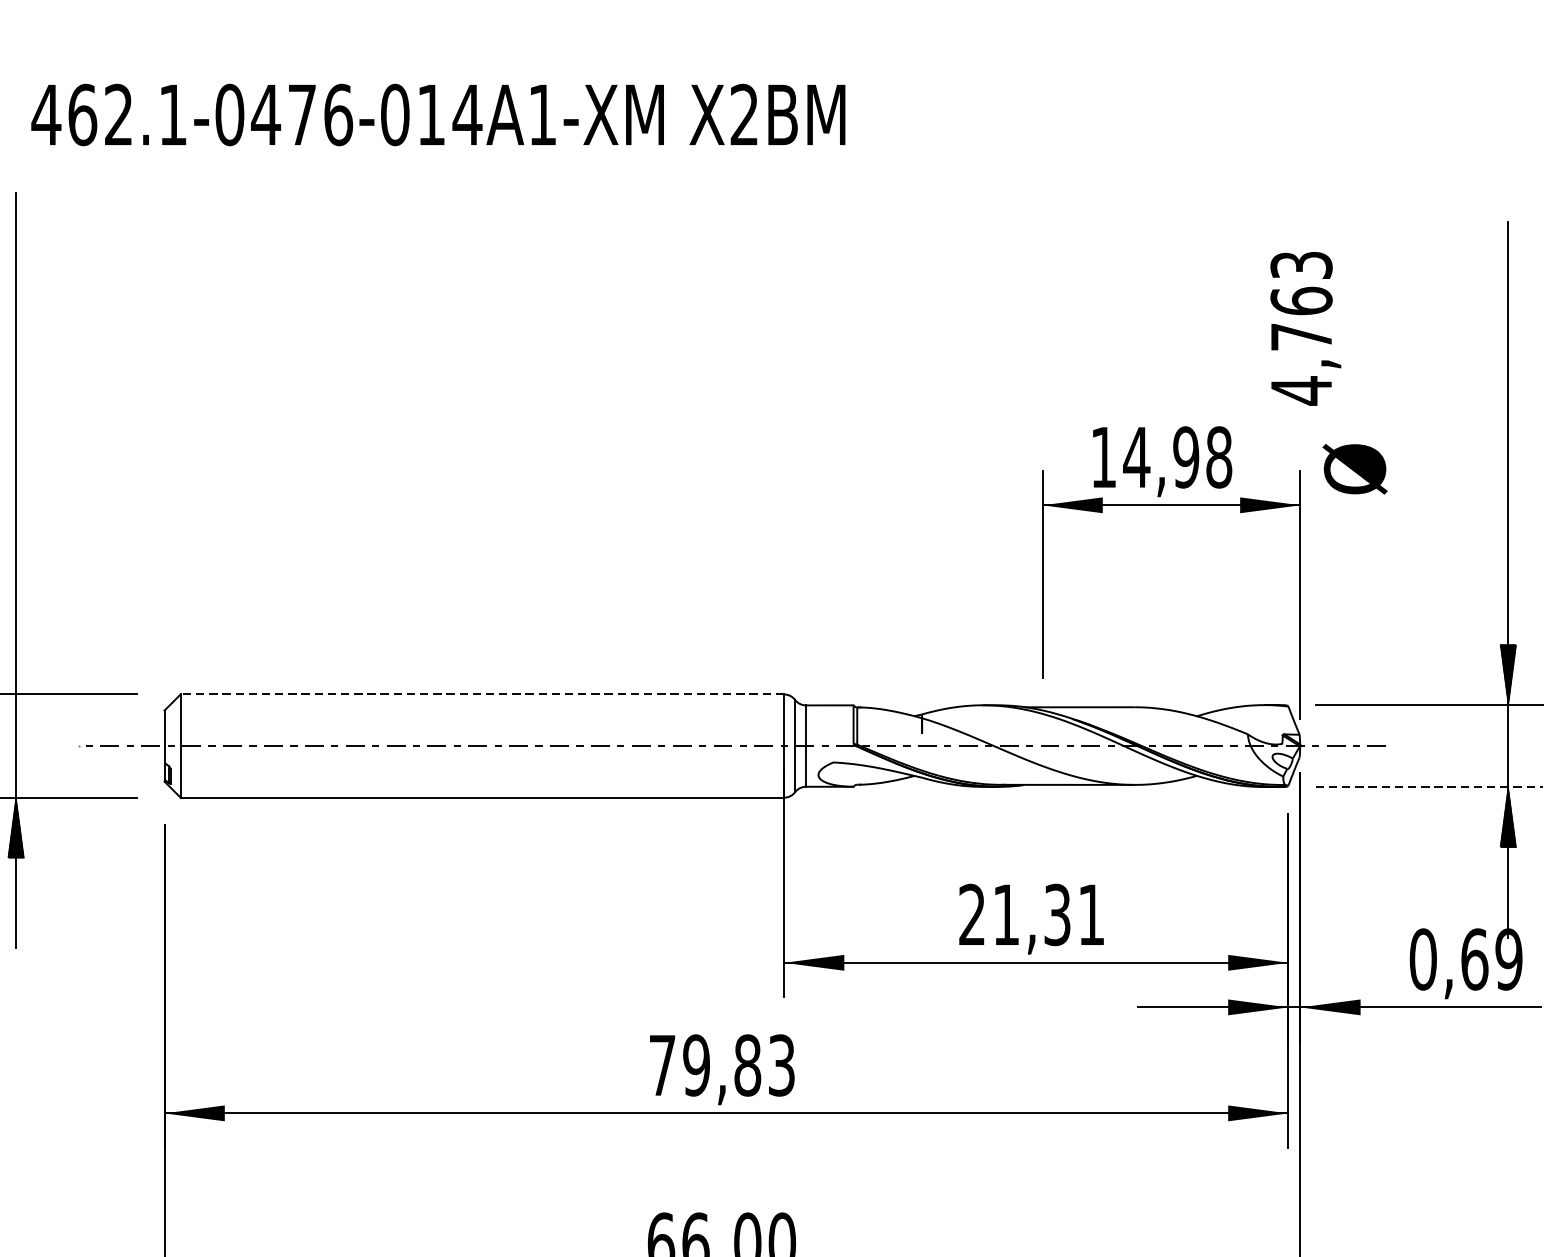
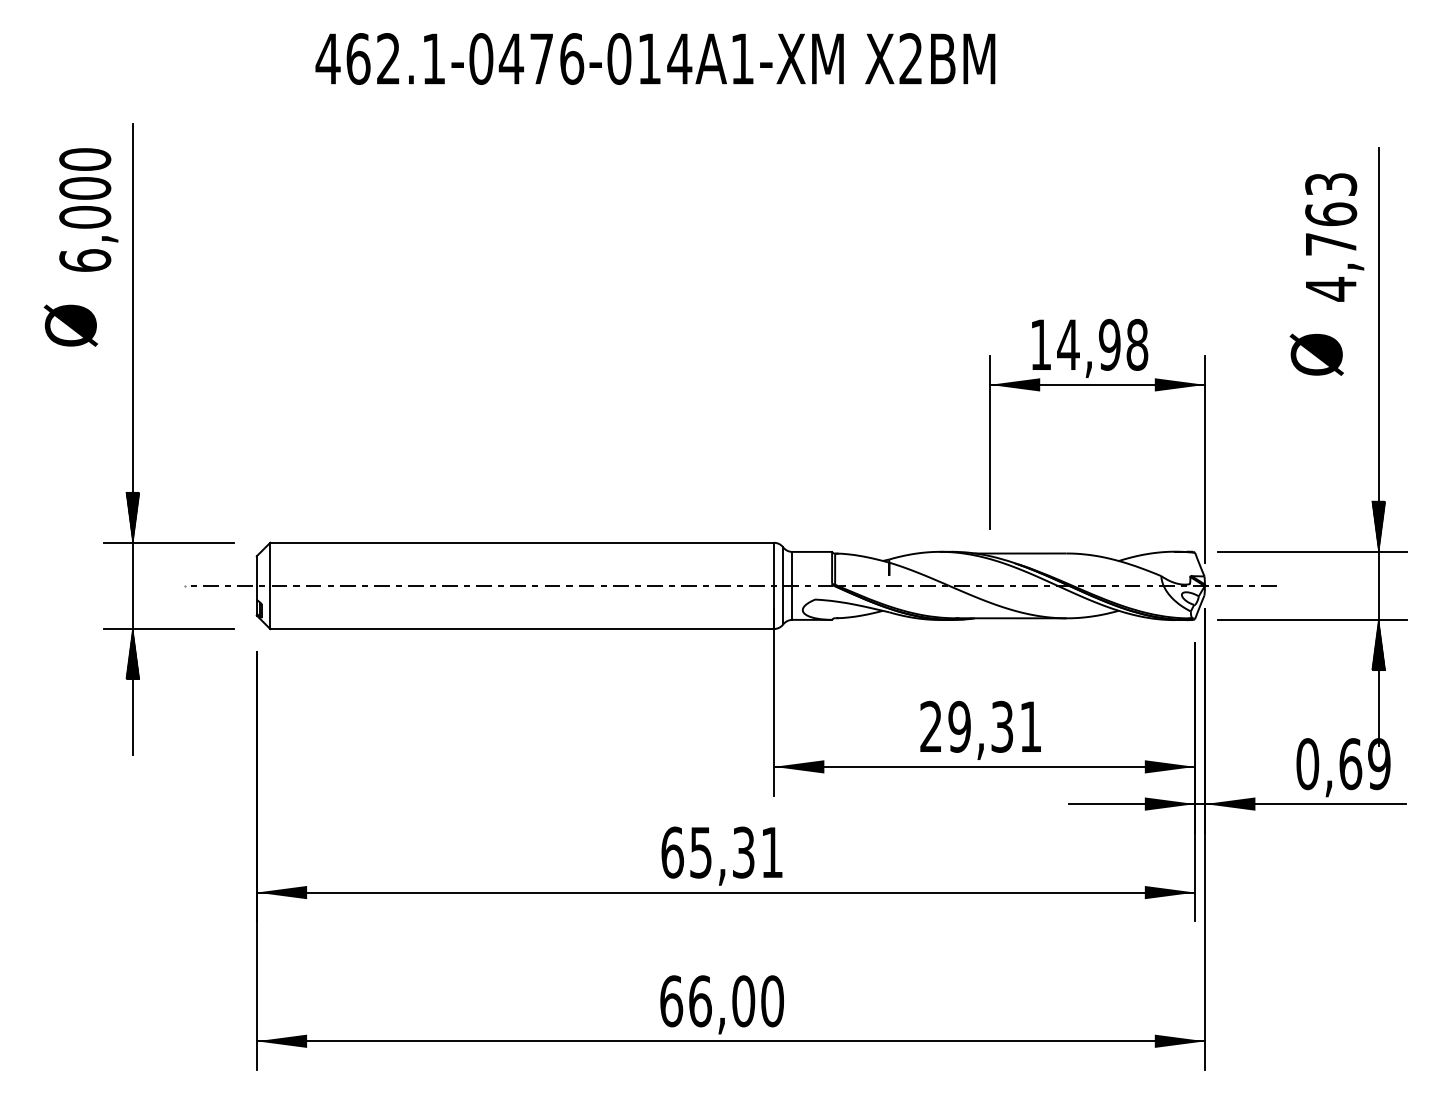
text: (438, 114) -> (655, 58), moved
text: (1305, 328) -> (1334, 237), moved
text: (1354, 468) -> (1316, 354), moved
hatch: (15, 664) -> (132, 517), added
line: (482, 694) -> (522, 542), dashed -> solid
line: (1428, 787) -> (1312, 620), dashed -> solid
text: (1006, 914) -> (959, 726), 21,31 -> 29,31
text: (721, 1065) -> (721, 852), 79,83 -> 65,31

